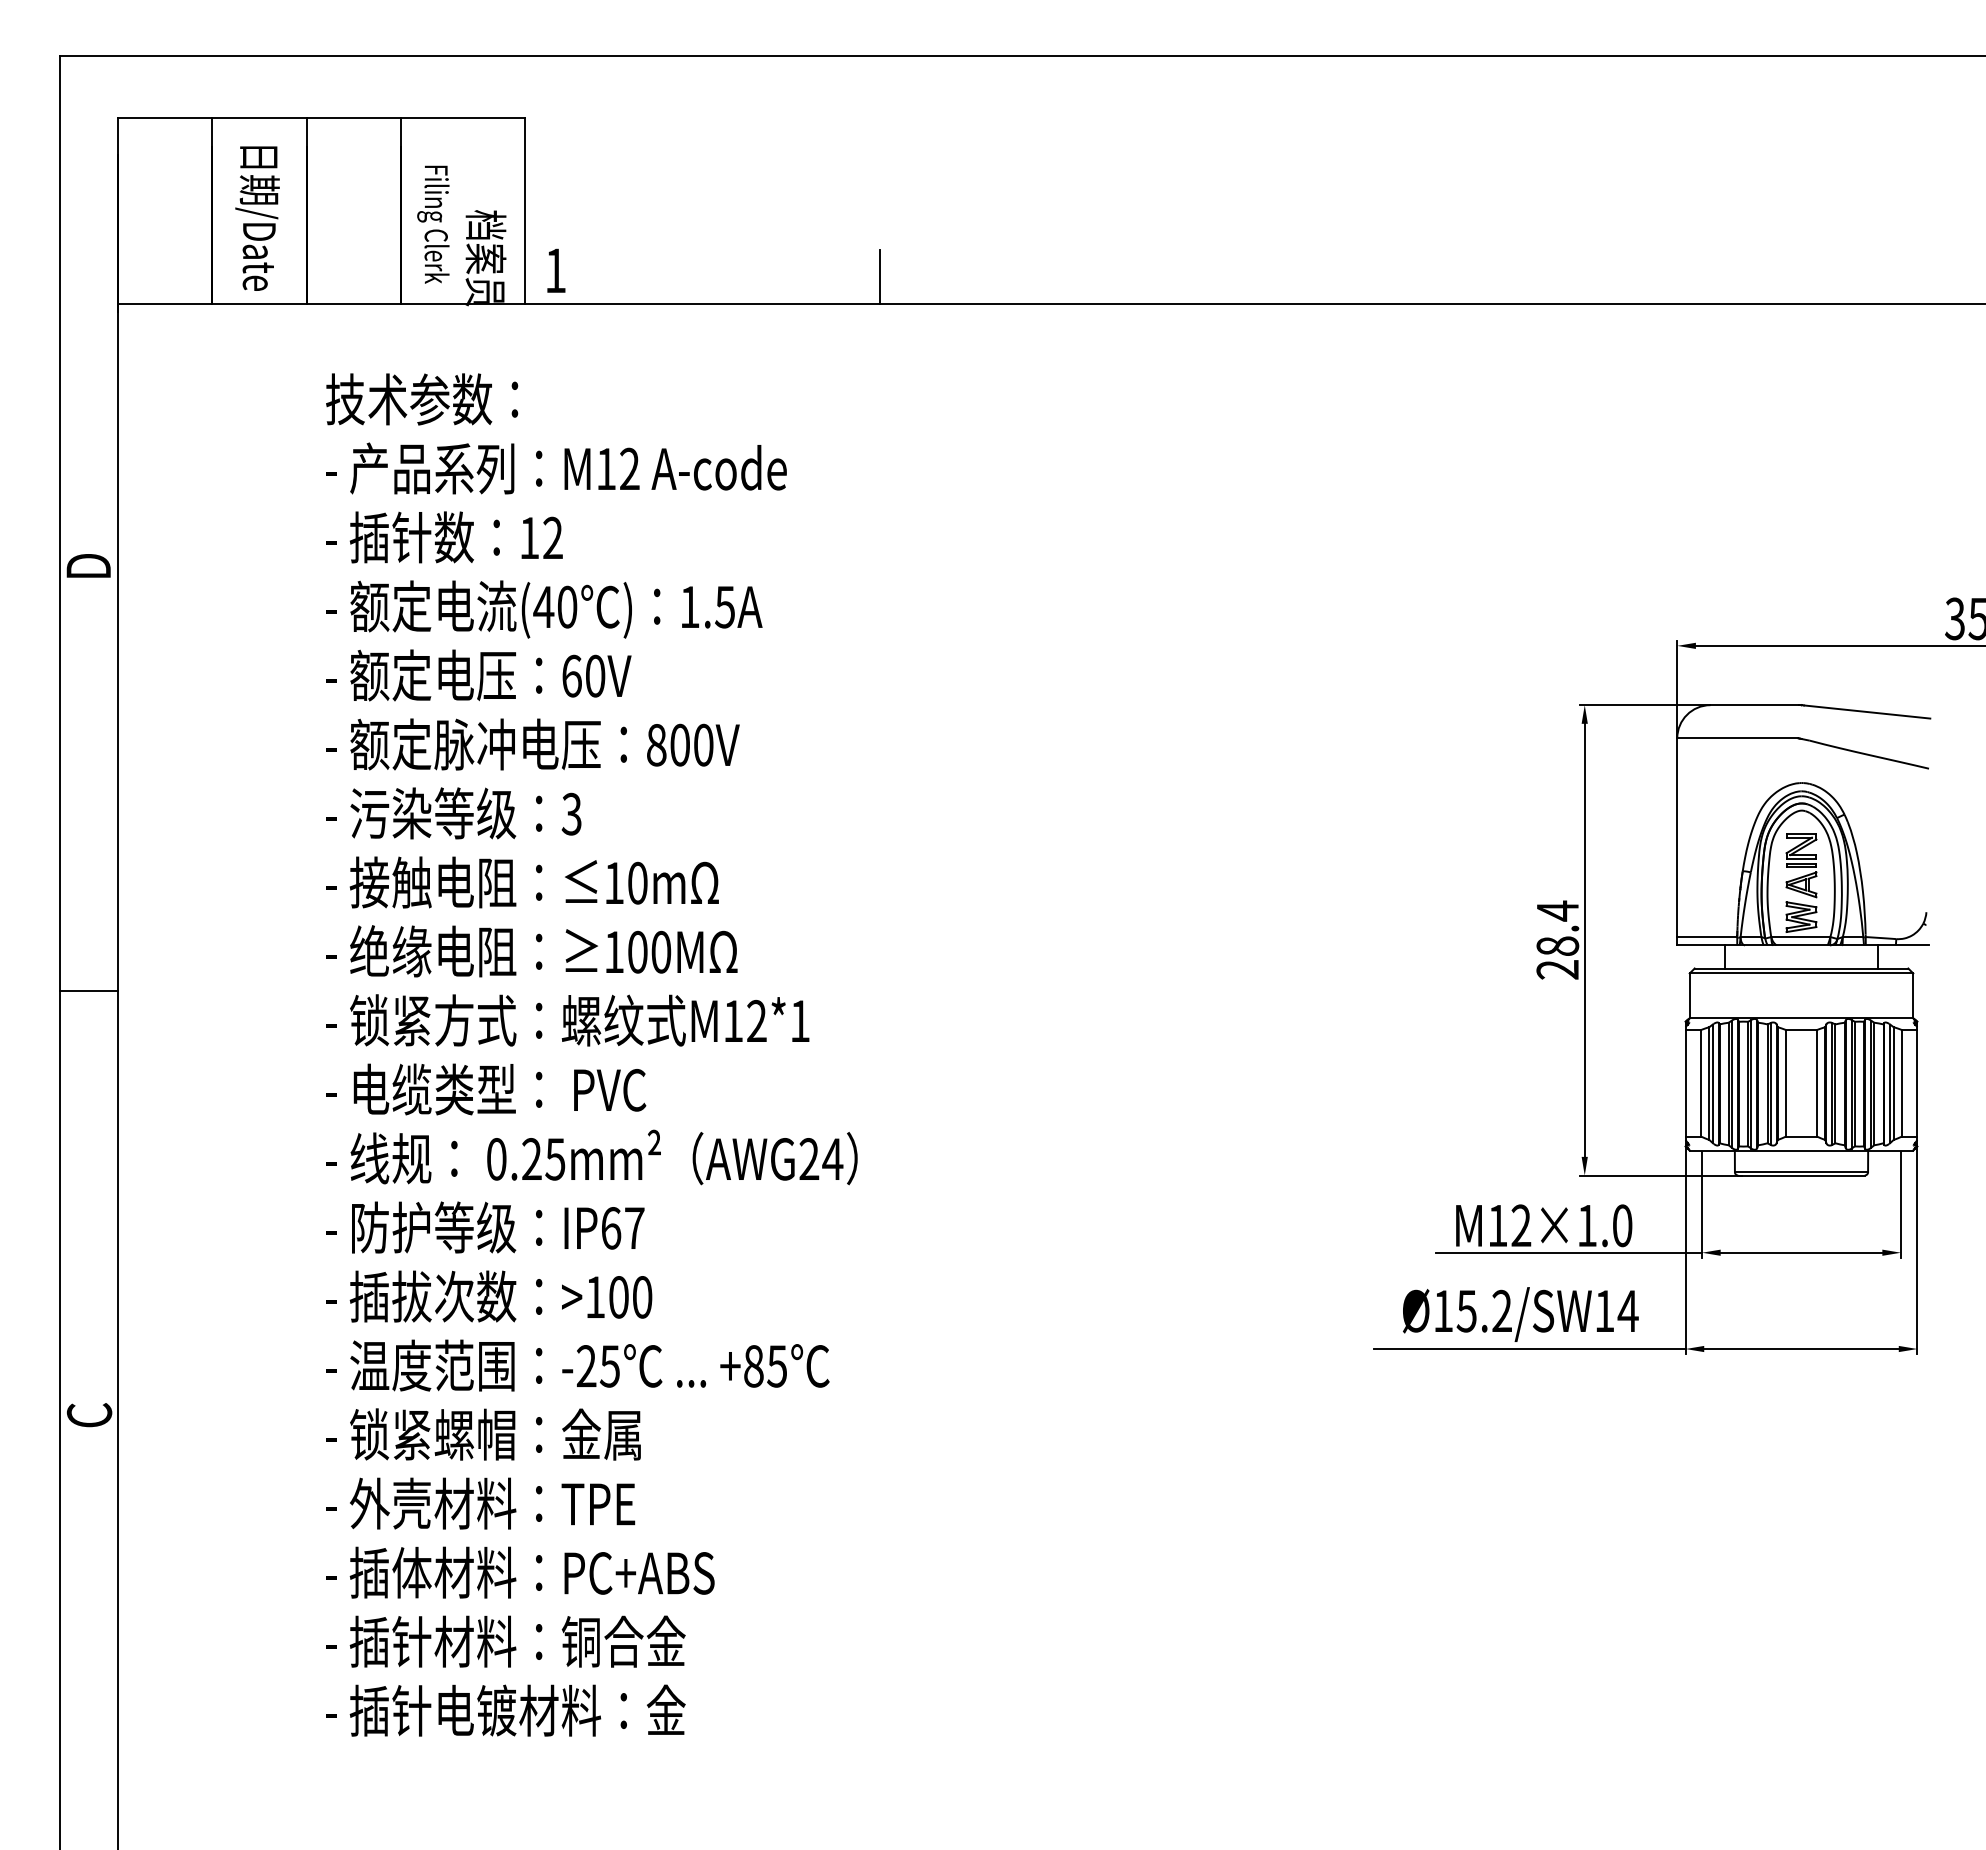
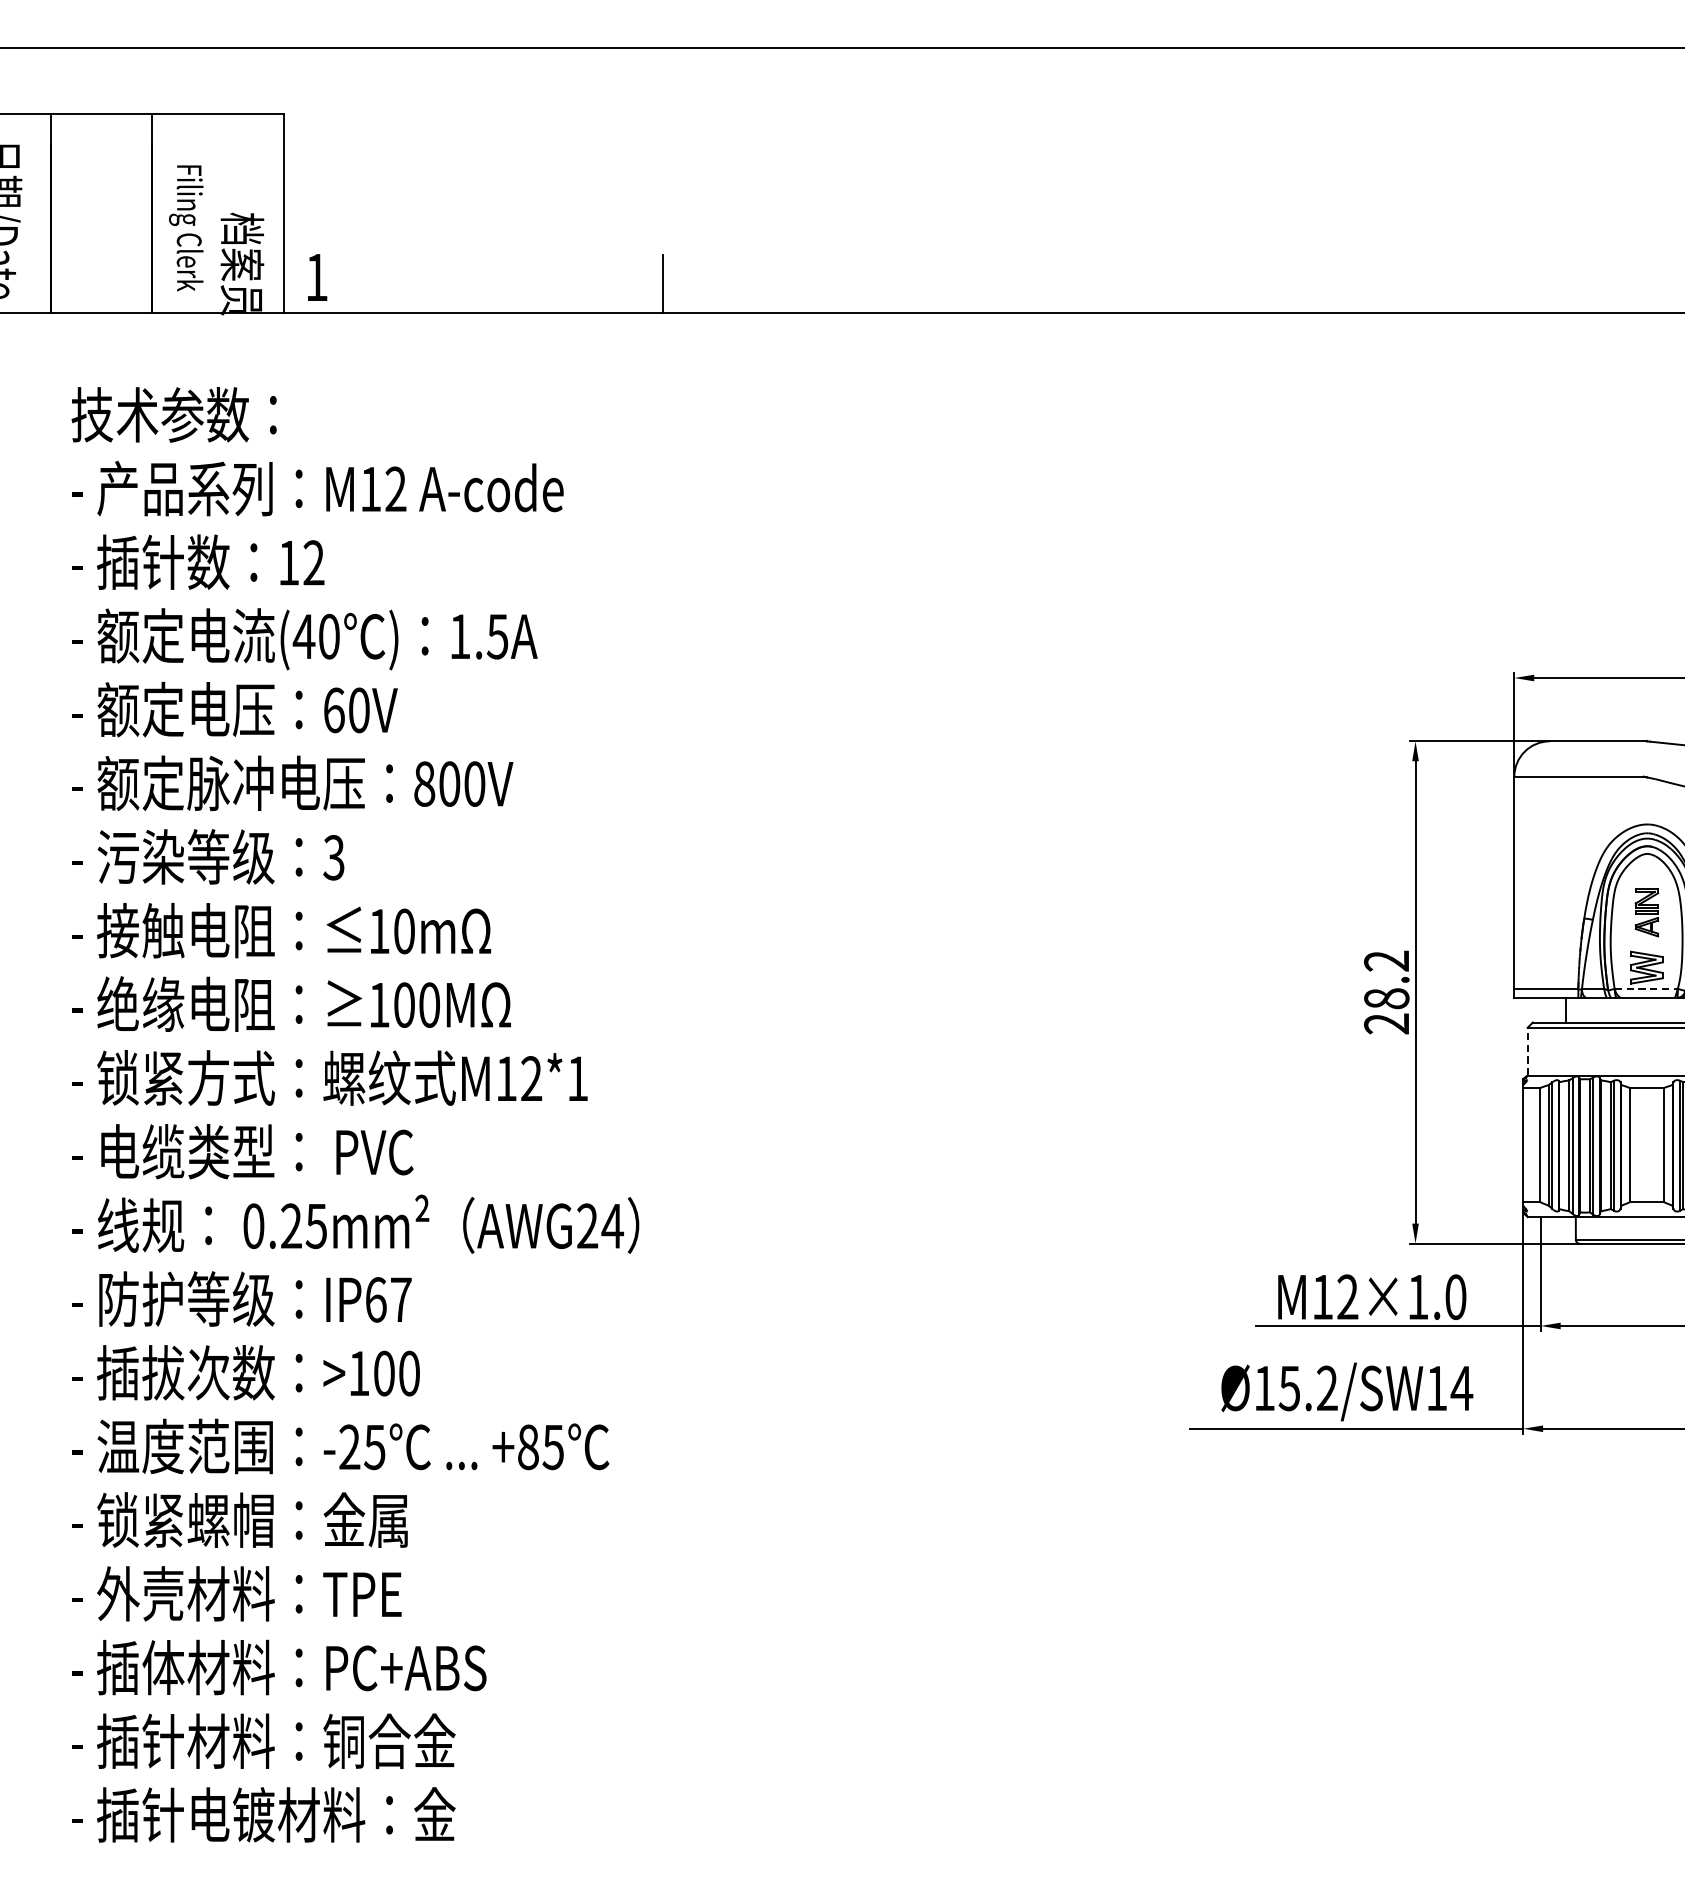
part: (1801, 865) -> (1646, 912), size x0.7
text: (1557, 910) -> (1386, 960), 28.4 -> 28.2
line: (1800, 937) -> (1645, 989), solid -> dashed
line: (1689, 995) -> (1527, 1051), solid -> dashed

